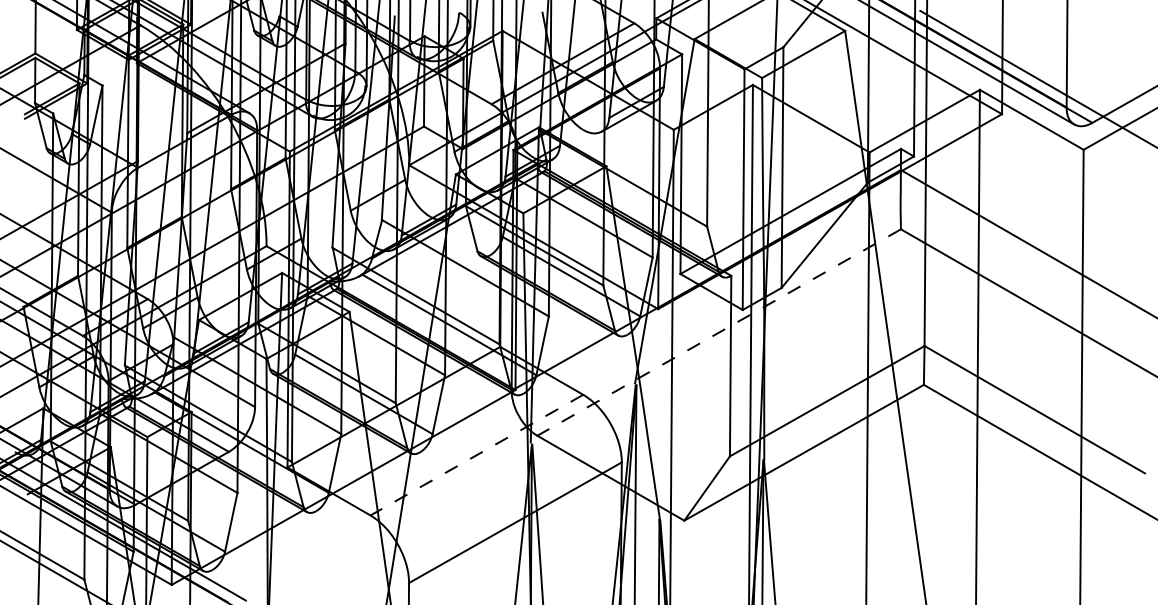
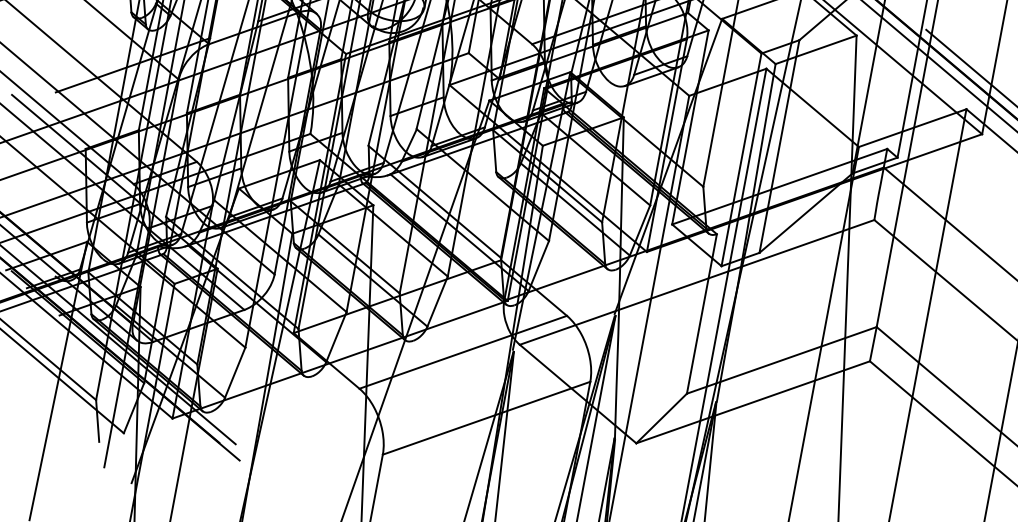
line: (718, 332) -> (696, 282), dashed -> solid
line: (476, 455) -> (462, 352), dashed -> solid

